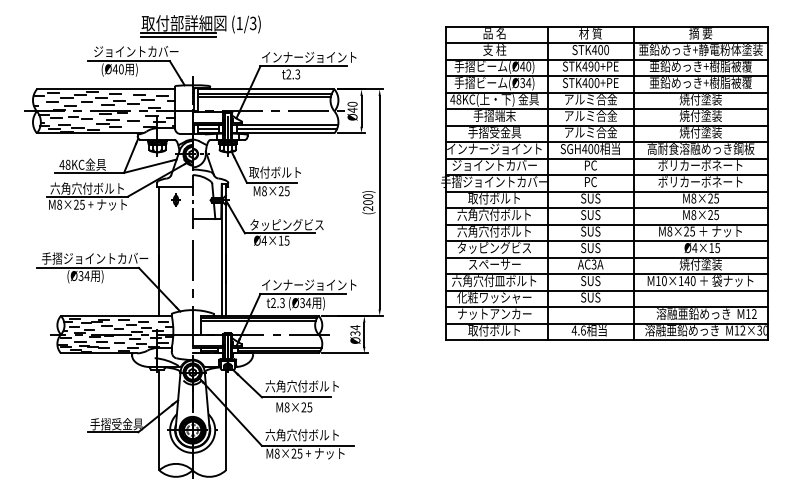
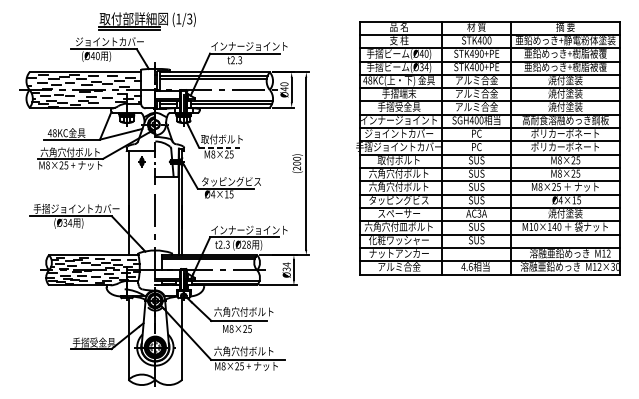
part: (200, 26) -> (147, 21), moved
line: (272, 182) -> (219, 147), solid -> dashed
text: (305, 303) -> (246, 245), (Ø34 -> (Ø28
text: (494, 330) -> (399, 266), 取付ボルト -> アルミ合金

